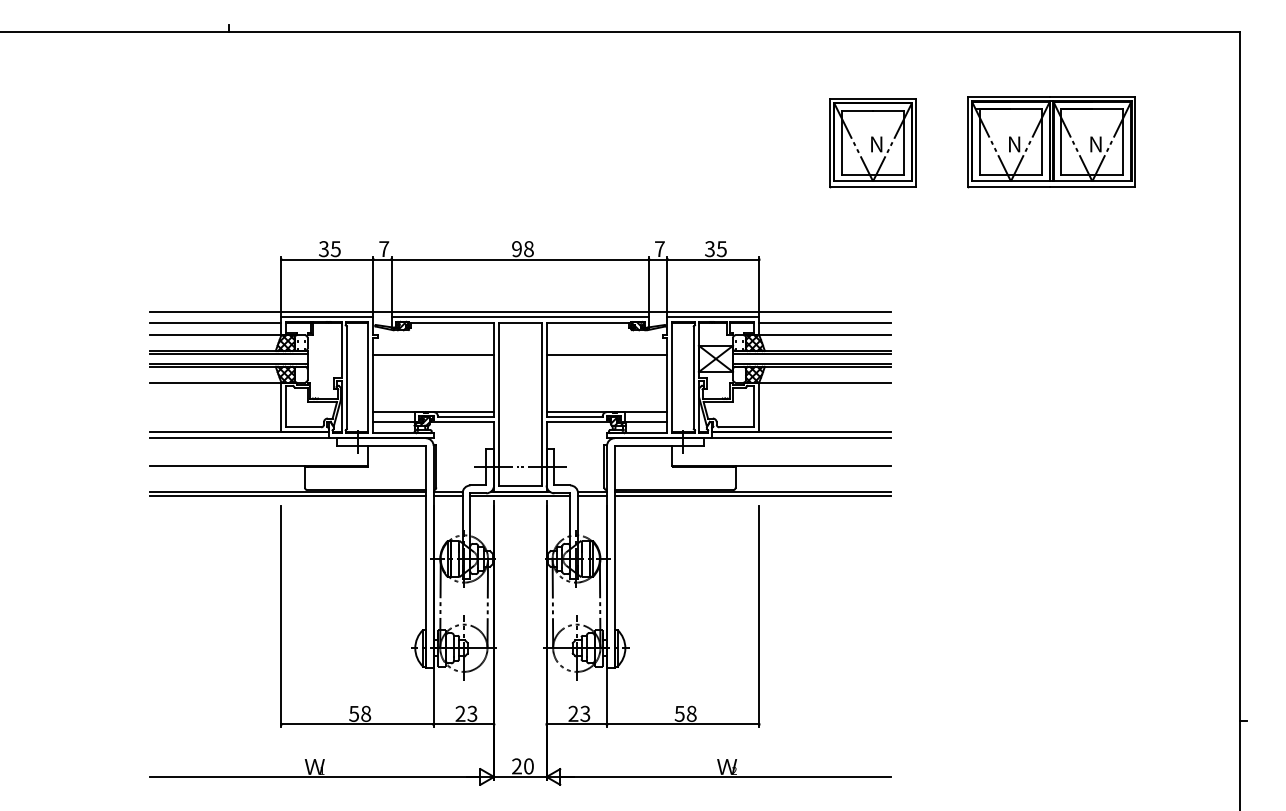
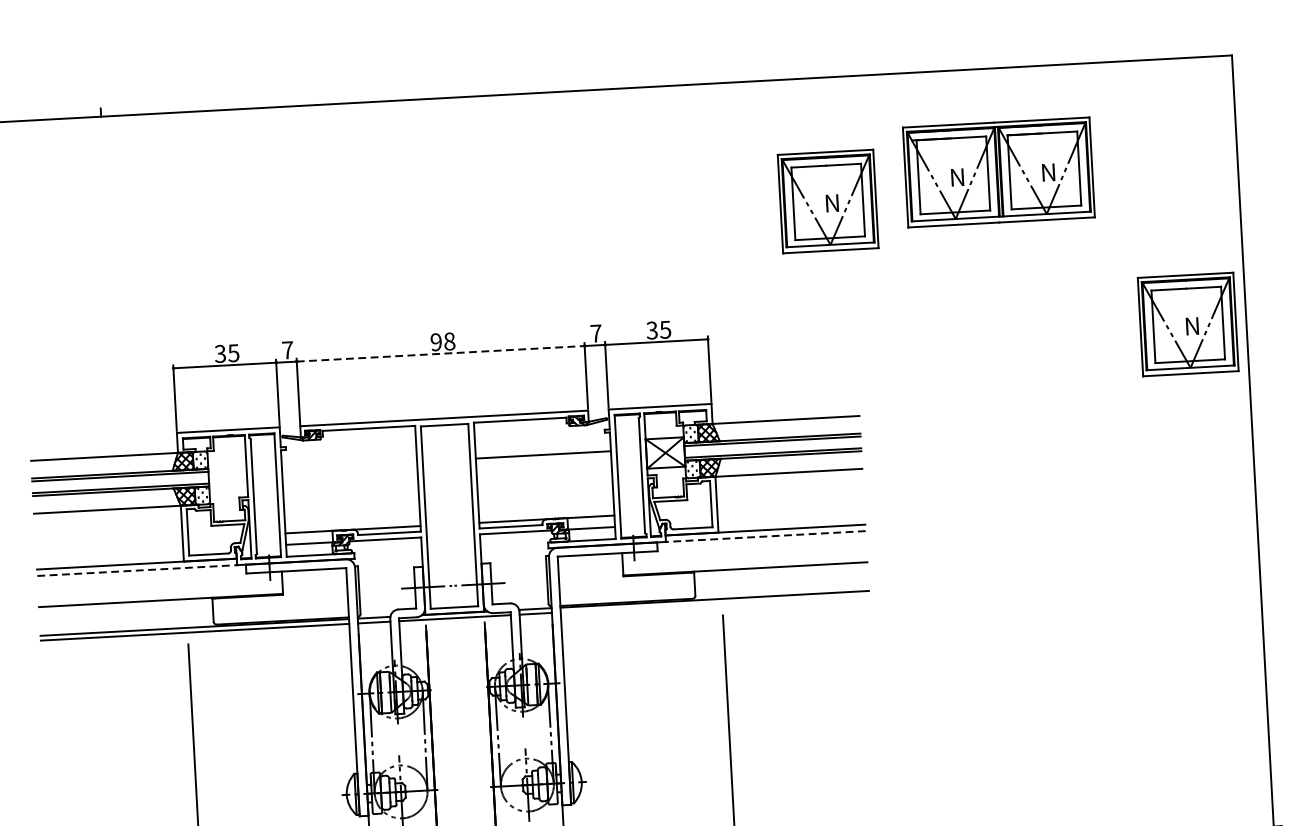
part: (1051, 142) -> (998, 173), moved
line: (520, 259) -> (440, 353), solid -> dashed
part: (1187, 270) -> (1187, 325), added
line: (520, 312) -> (444, 412), removed
line: (215, 323) -> (103, 443), removed
line: (824, 323) -> (784, 406), removed
line: (433, 354) -> (349, 465), removed
line: (239, 438) -> (137, 570), solid -> dashed
line: (800, 438) -> (764, 536), solid -> dashed
line: (752, 495) -> (714, 603), removed

